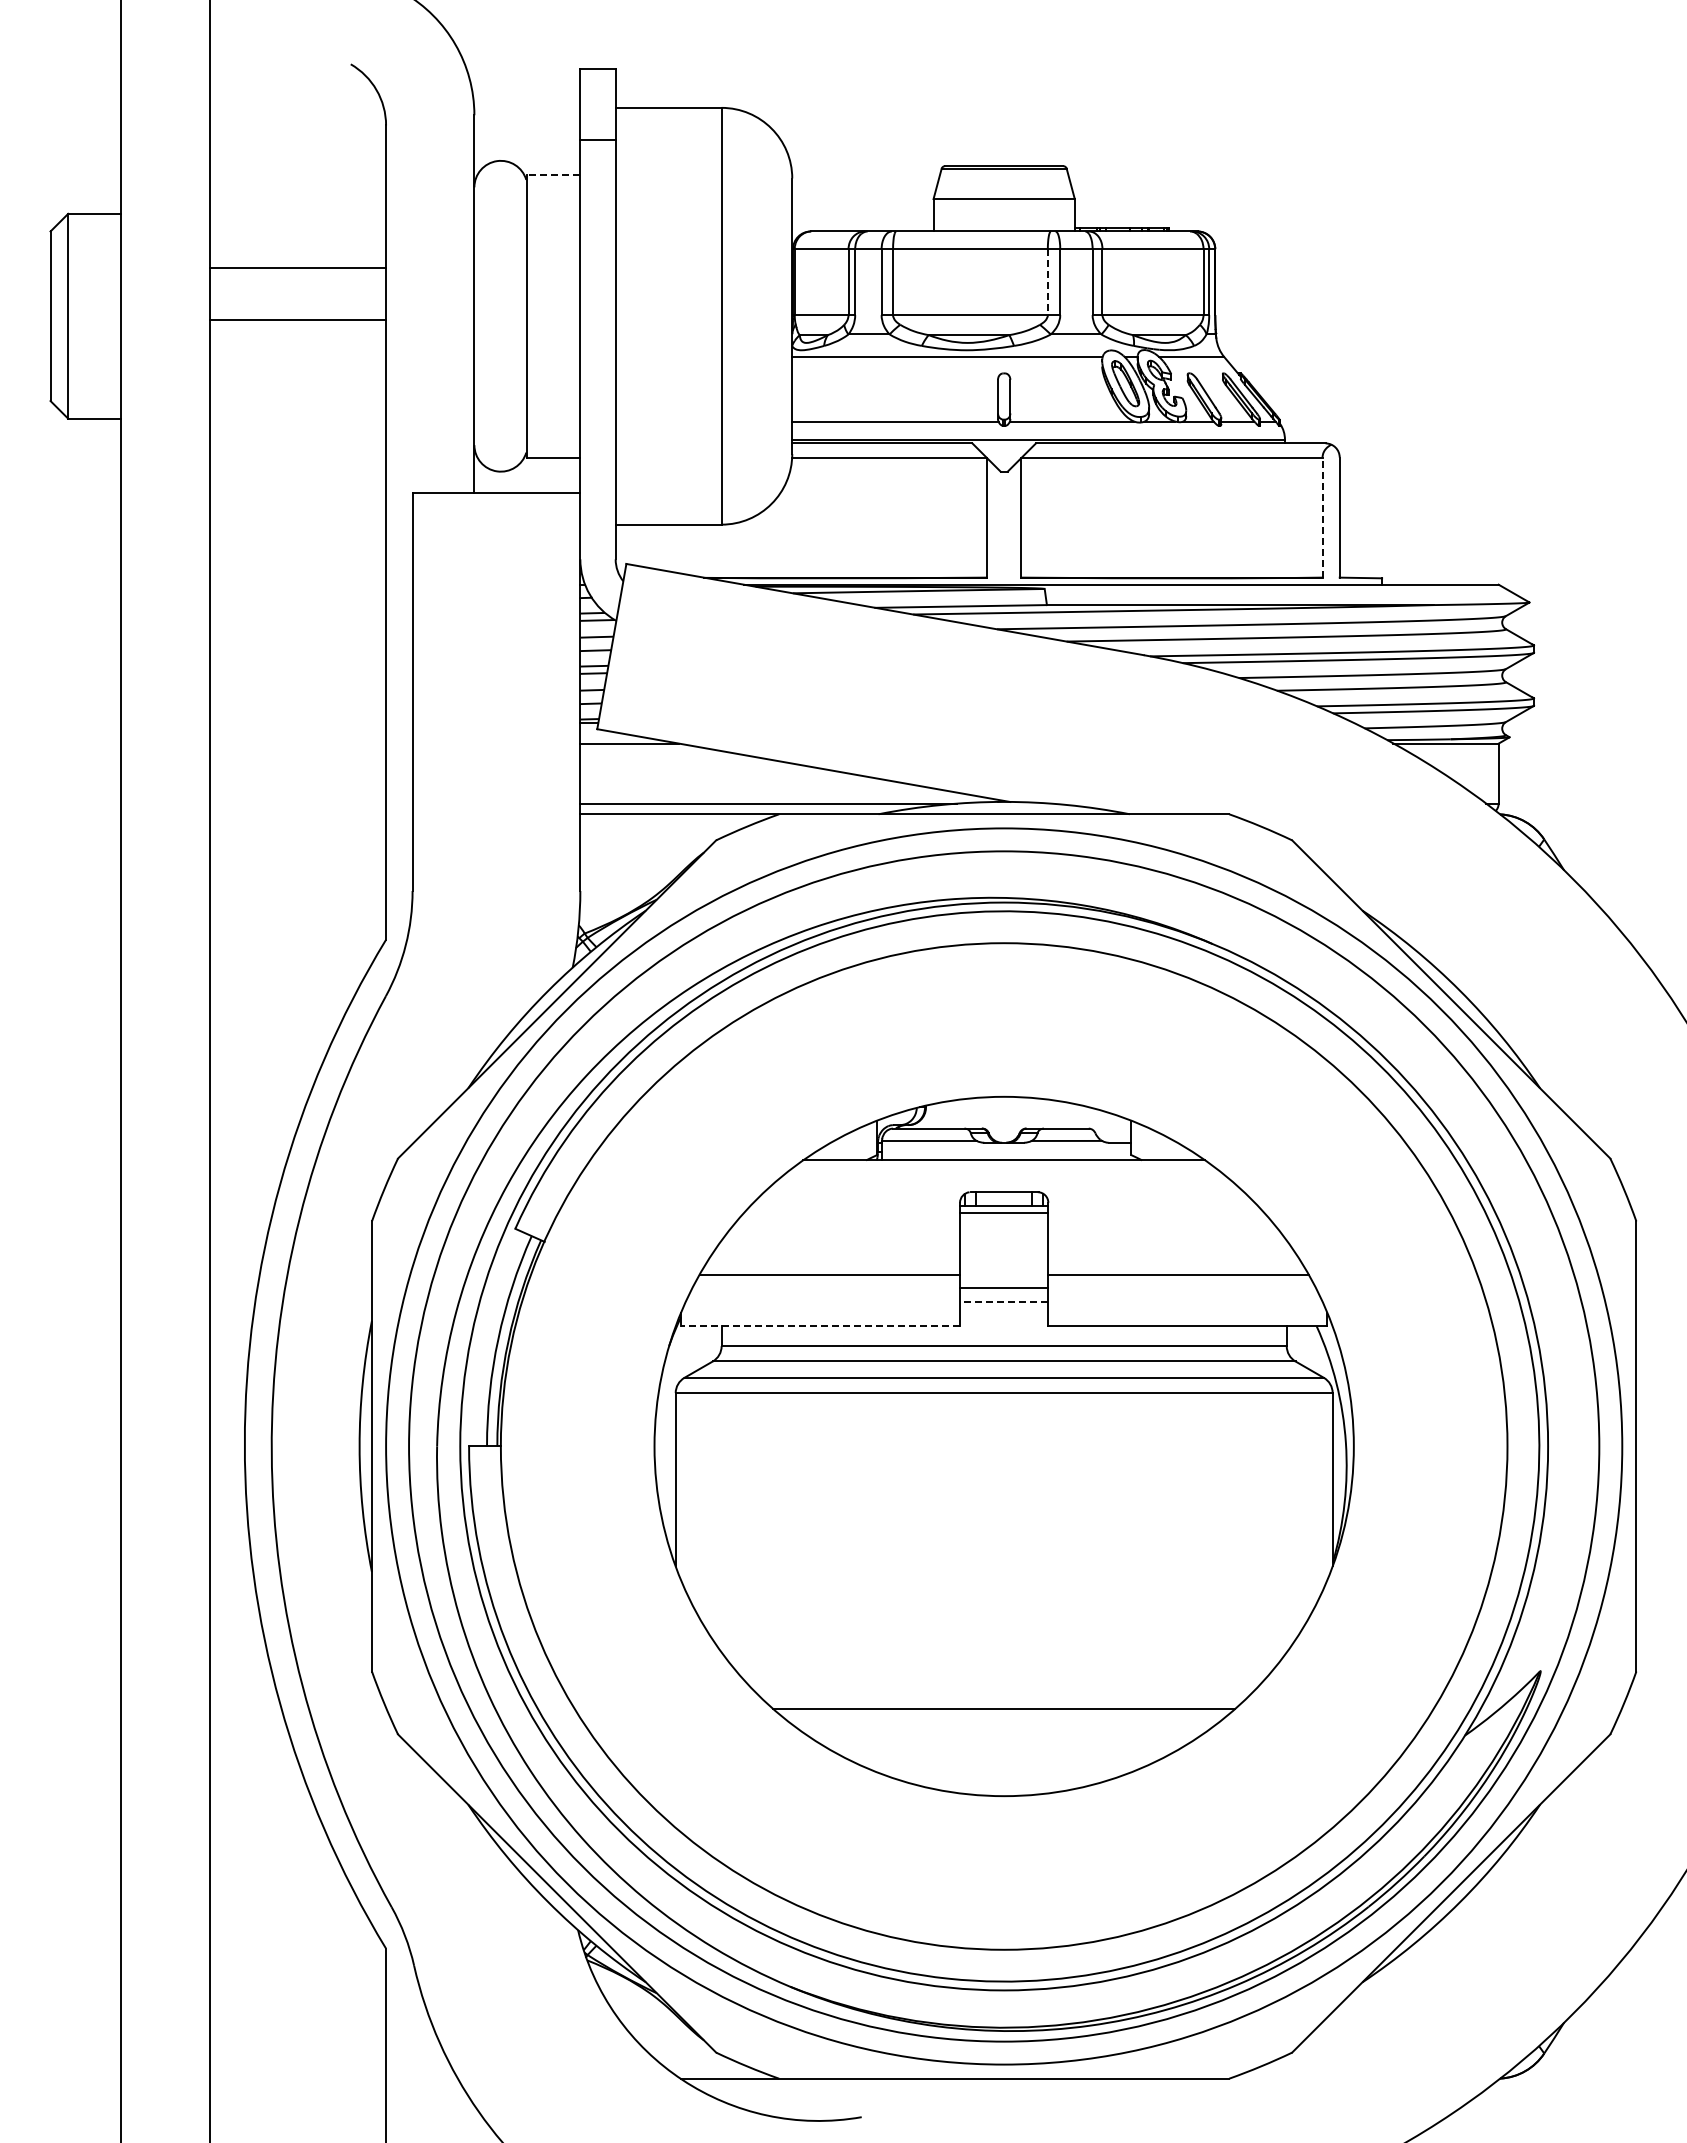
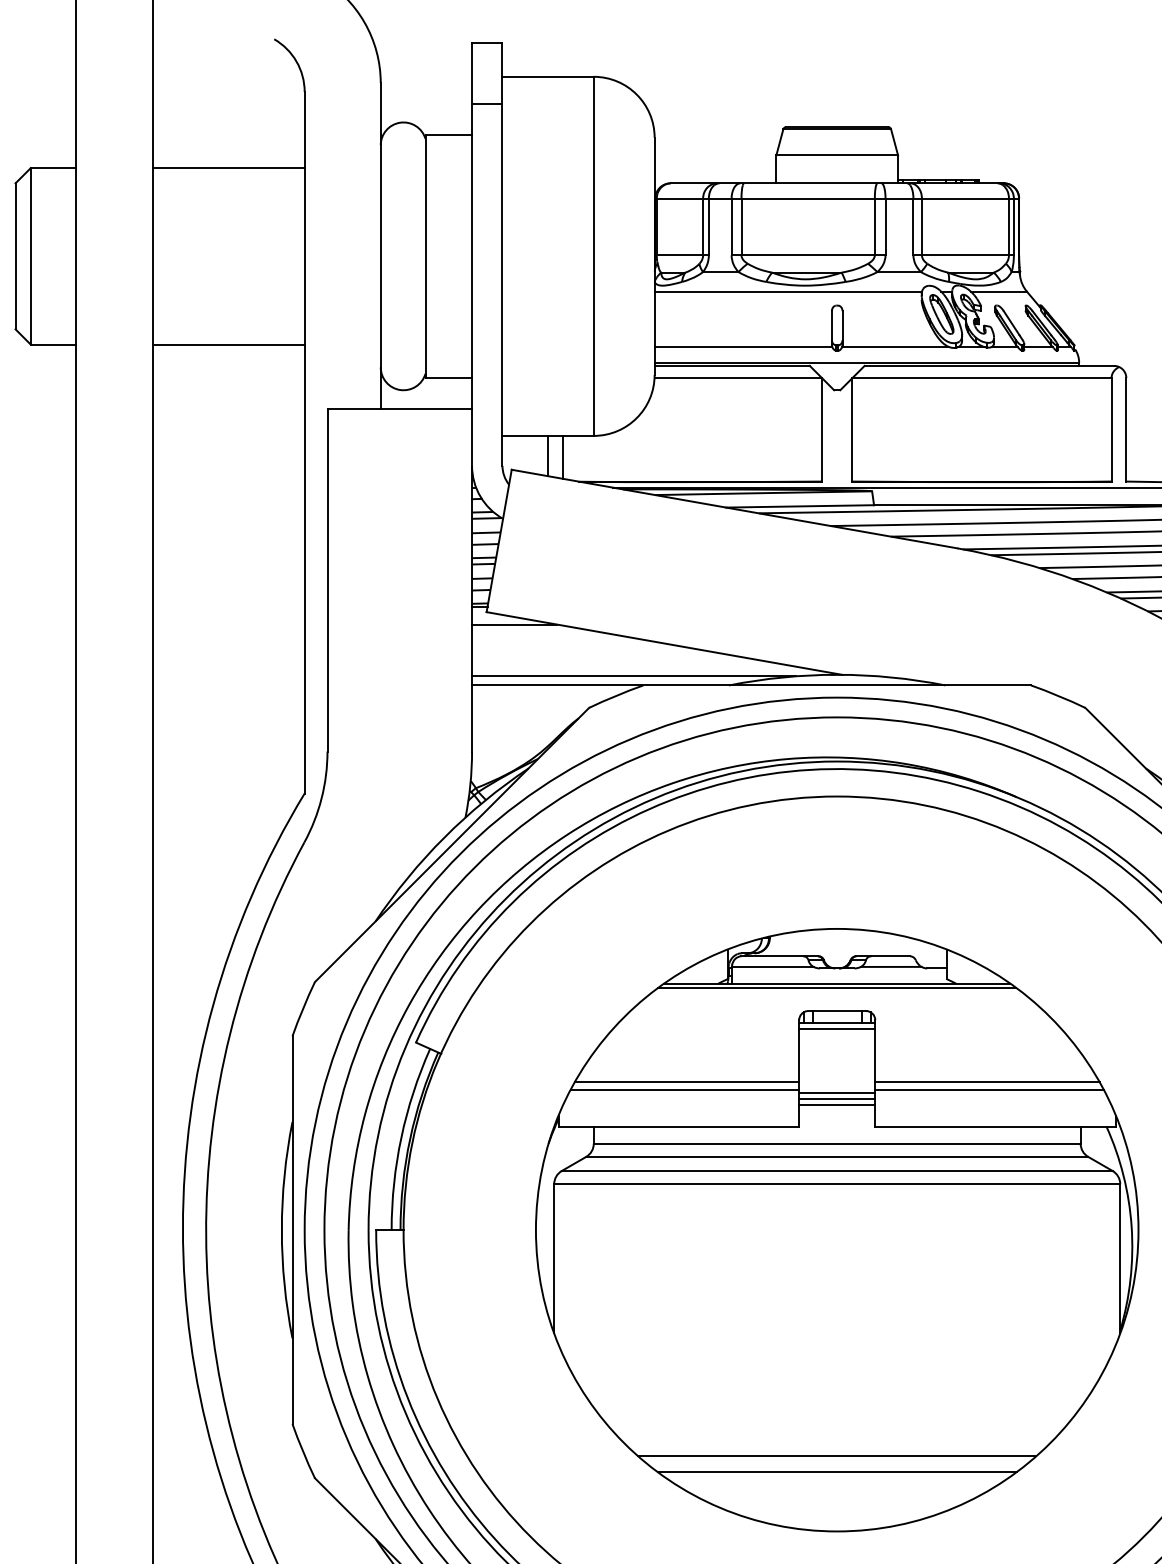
line: (553, 174) -> (448, 134), dashed -> solid
line: (297, 267) -> (228, 167), moved
line: (1047, 282) -> (874, 227), dashed -> solid
line: (297, 319) -> (228, 344), moved
line: (1322, 517) -> (1111, 429), dashed -> solid
line: (668, 547) -> (548, 455), added
line: (685, 549) -> (562, 457), added
line: (1004, 1165) -> (837, 988), added
line: (827, 1284) -> (684, 1090), added
line: (1180, 1284) -> (989, 1090), added
line: (1004, 1294) -> (837, 1099), added
line: (1003, 1301) -> (836, 1105), dashed -> solid
line: (820, 1326) -> (678, 1126), dashed -> solid
line: (1003, 1726) -> (836, 1471), added

